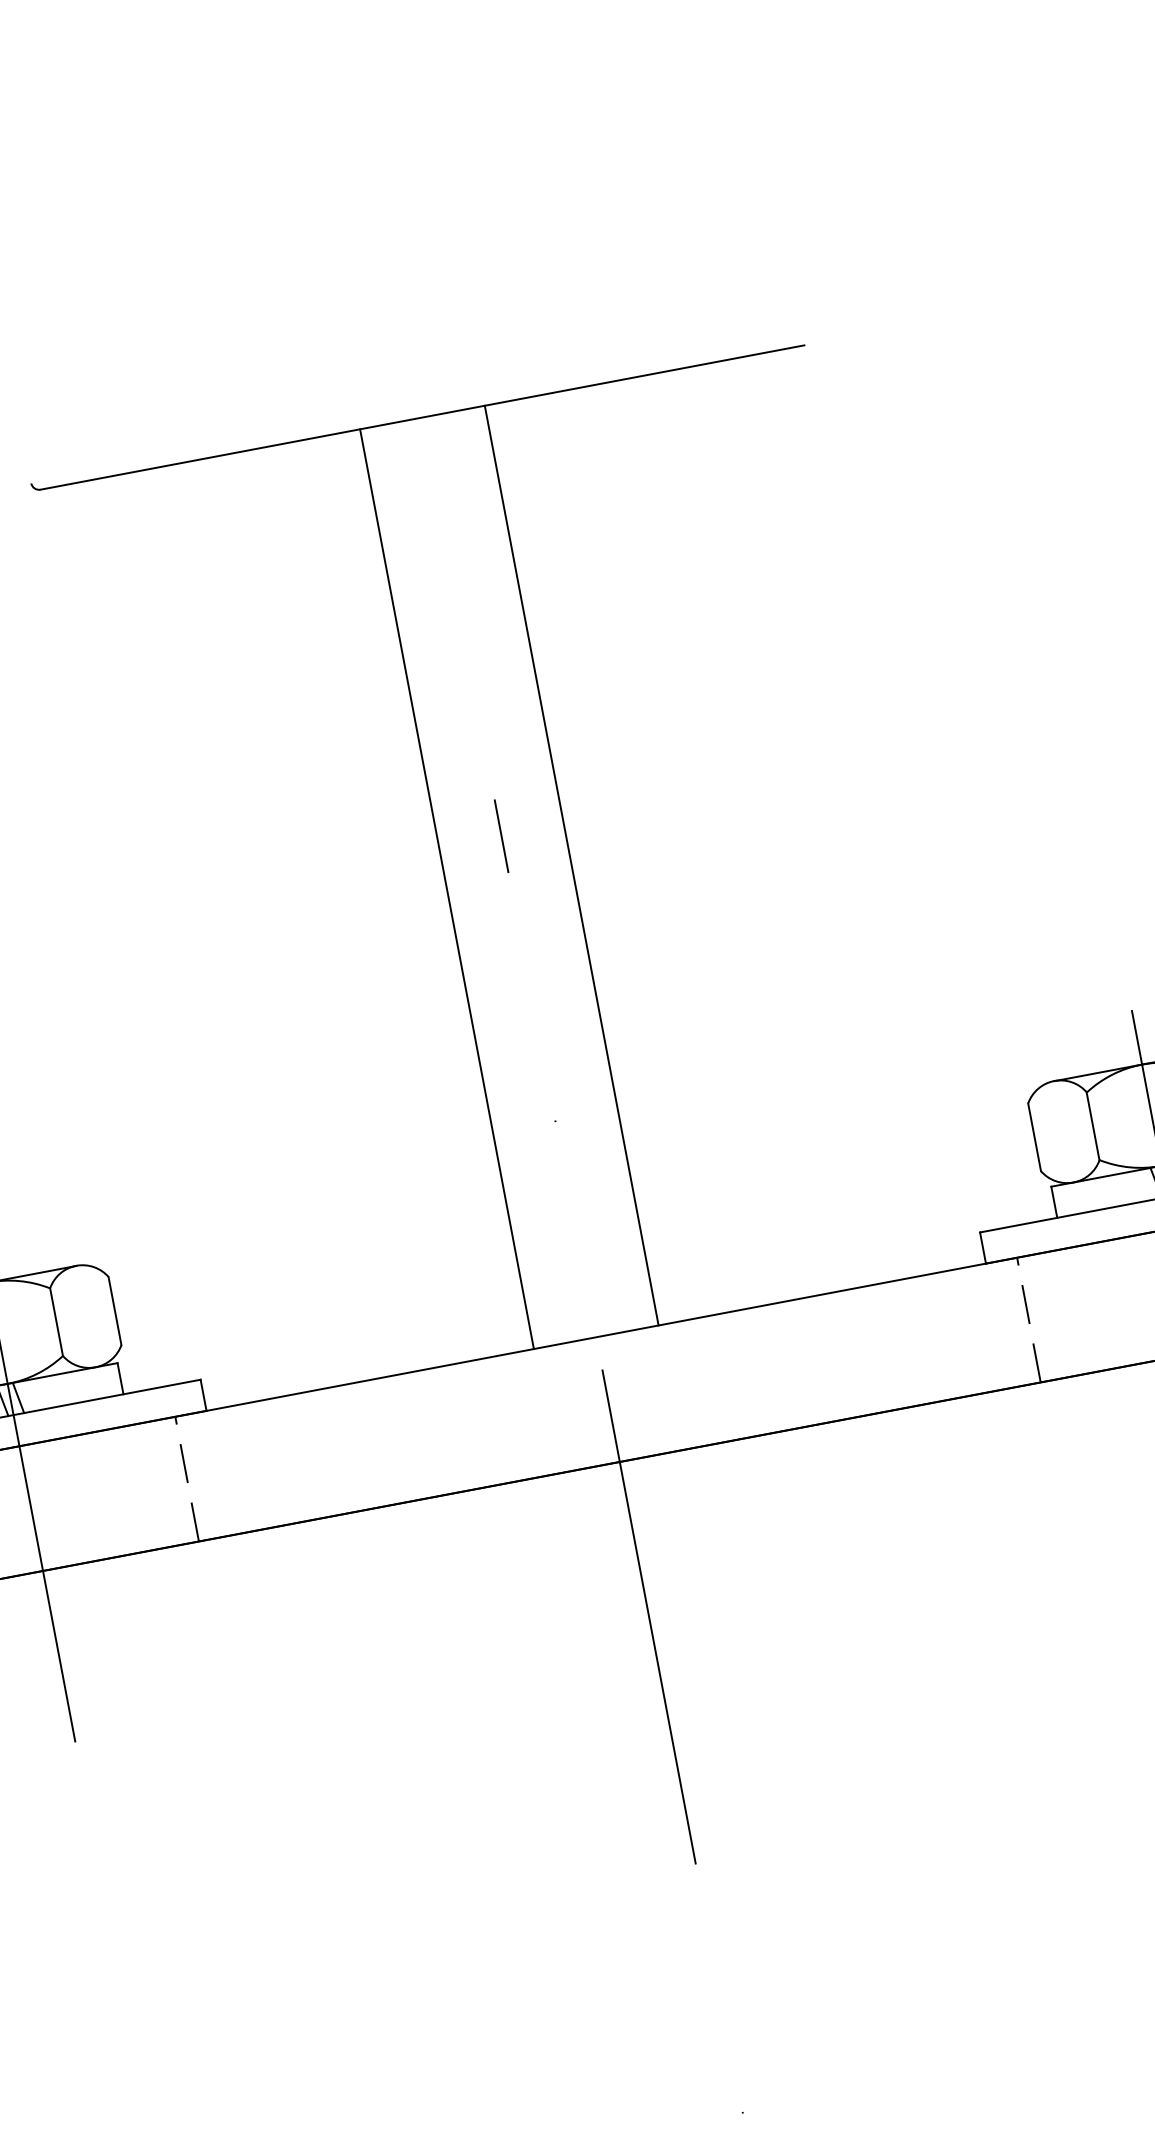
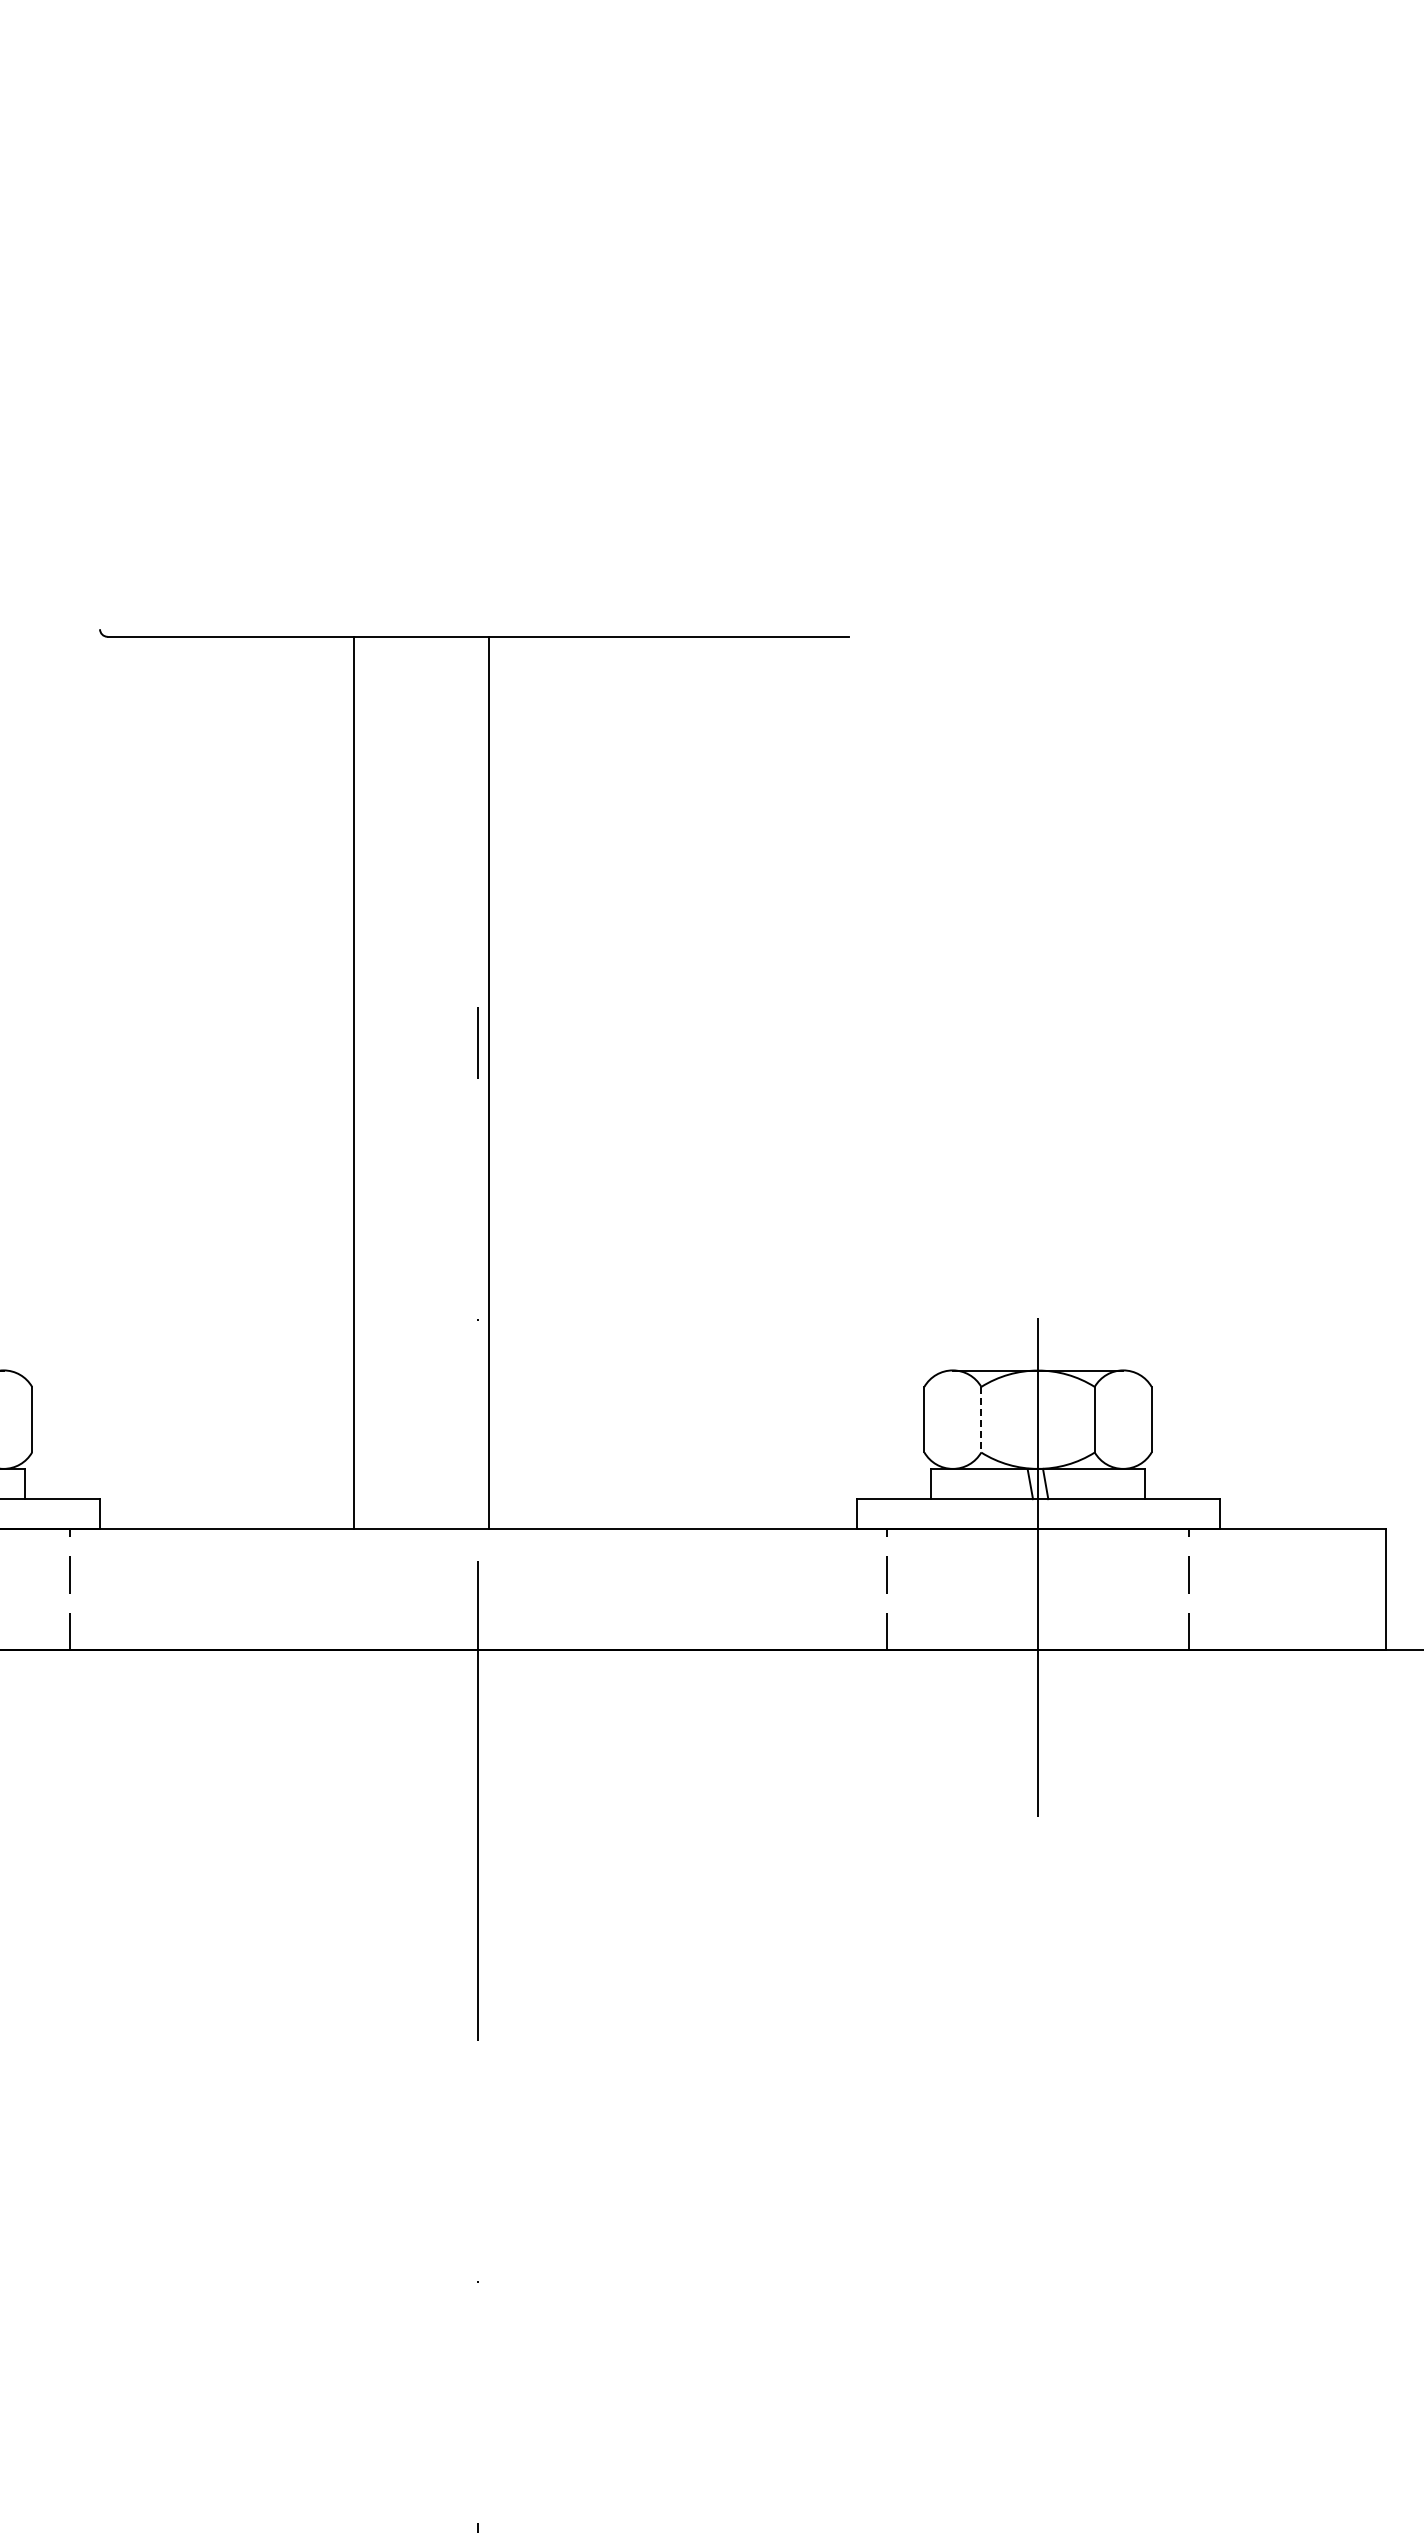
line: (571, 865) -> (488, 1082), moved
line: (446, 888) -> (353, 1082), moved
line: (1093, 1126) -> (981, 1419), solid -> dashed

